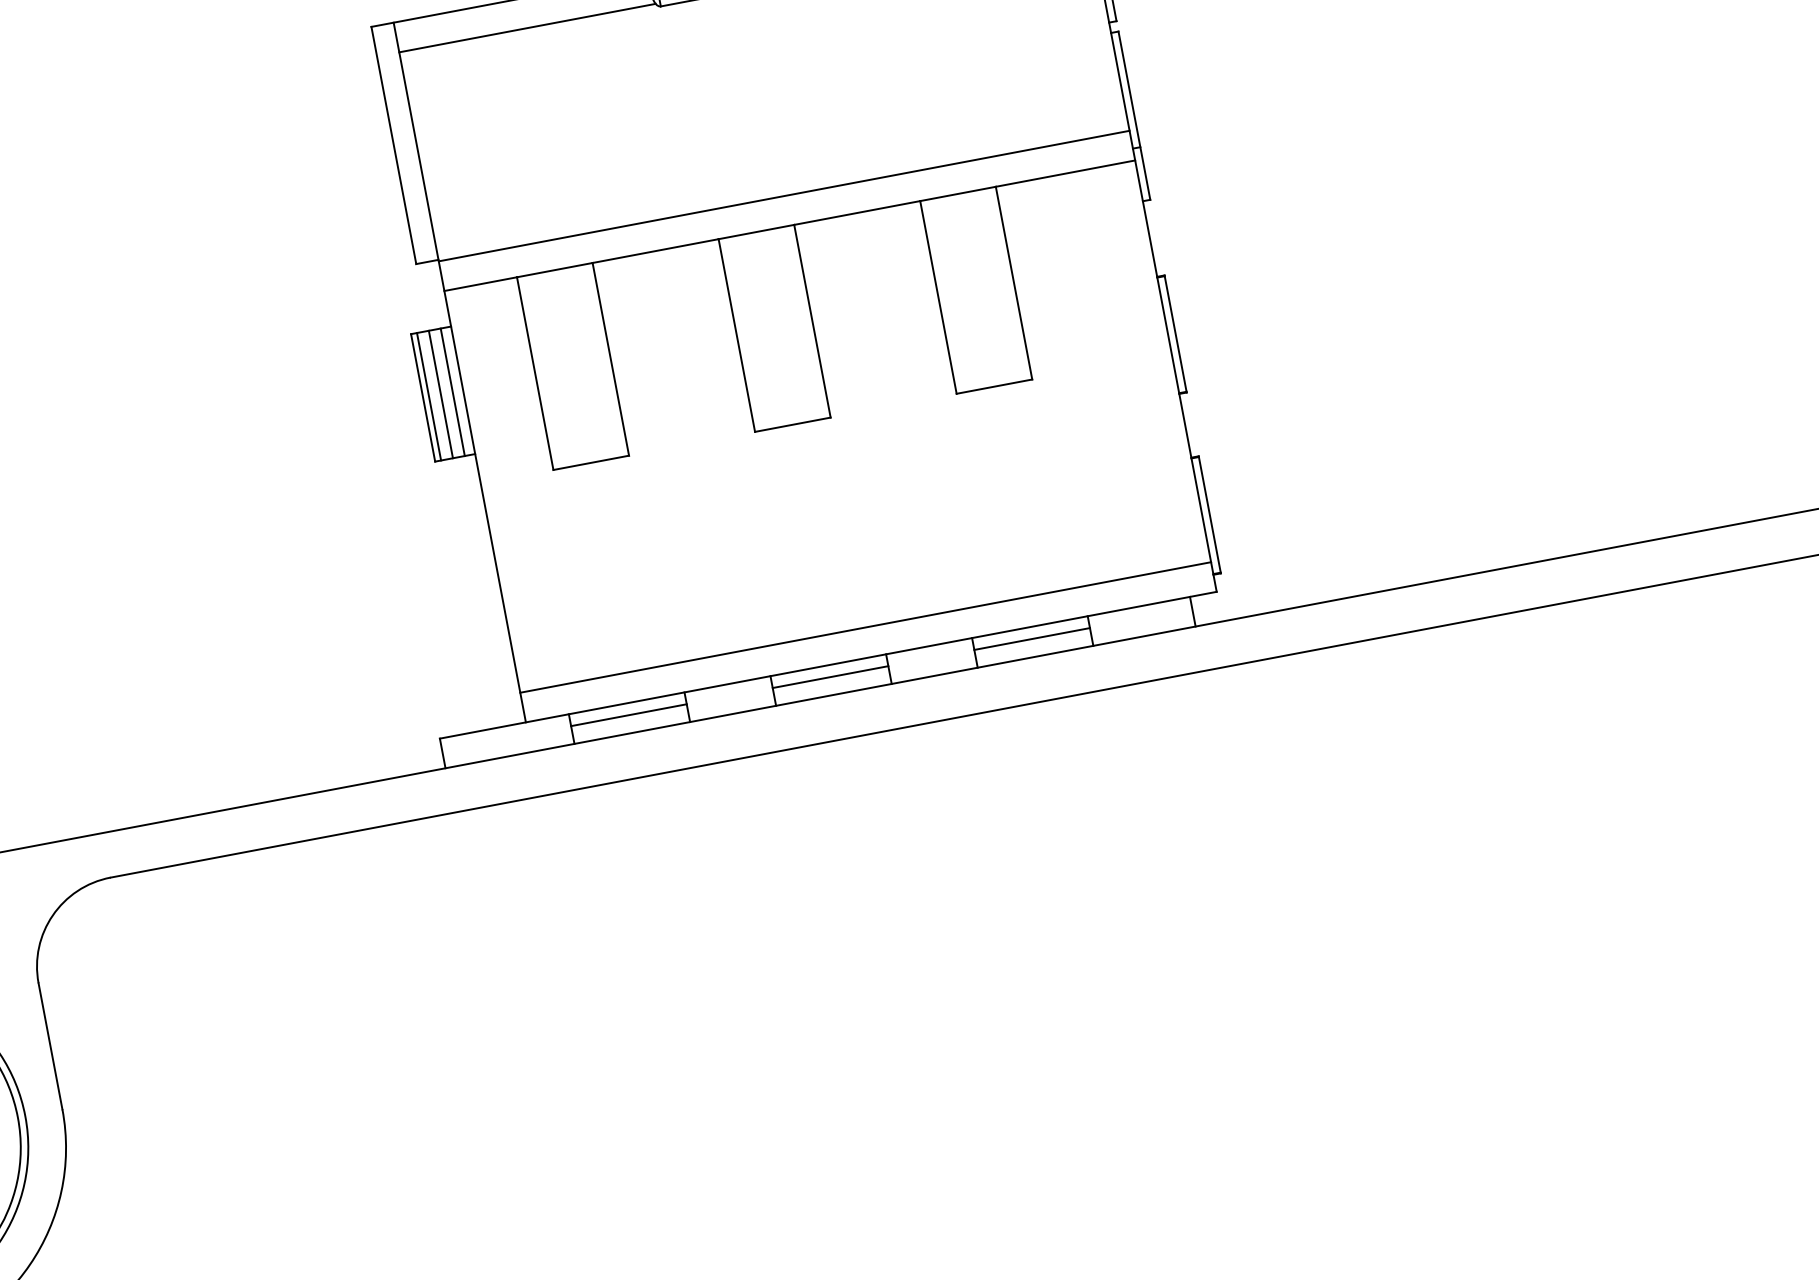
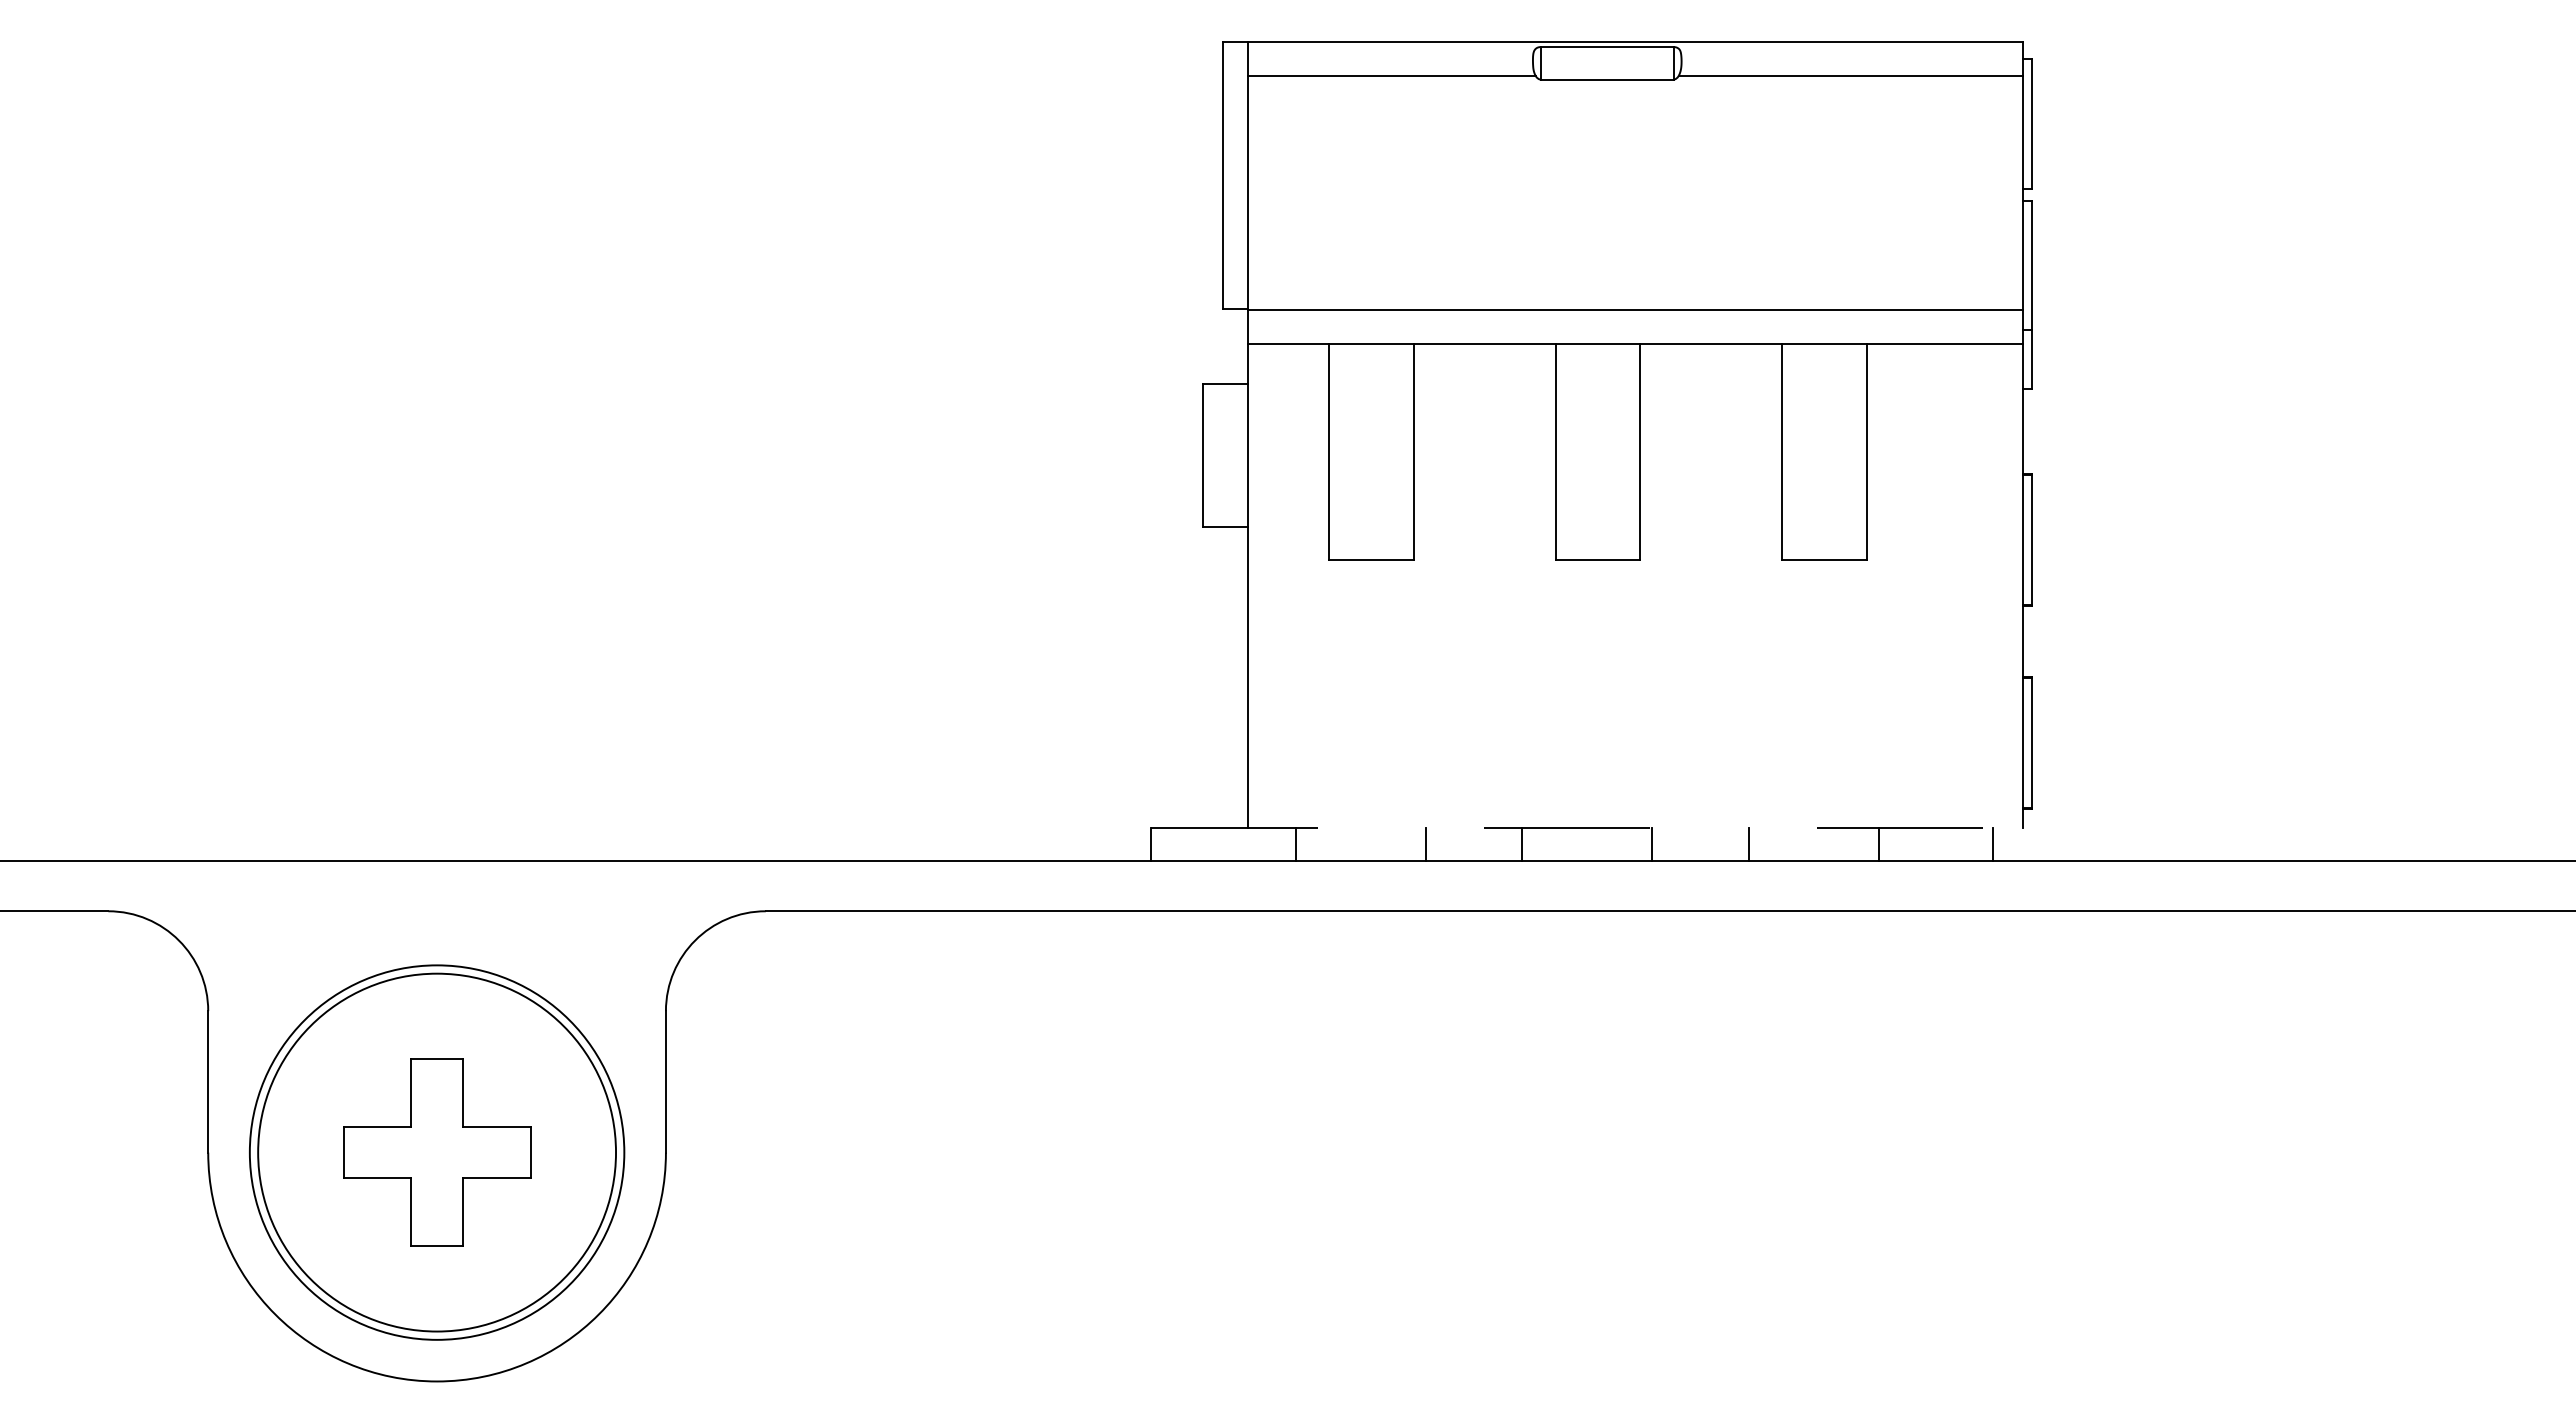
line: (453, 391) -> (1236, 454), removed
line: (440, 393) -> (1222, 454), removed
line: (429, 396) -> (1209, 454), removed
line: (865, 627) -> (1635, 794), removed
line: (1032, 639) -> (1813, 841), removed
line: (828, 665) -> (1587, 828), solid -> dashed
line: (830, 677) -> (1587, 841), removed
line: (628, 715) -> (1360, 841), removed

